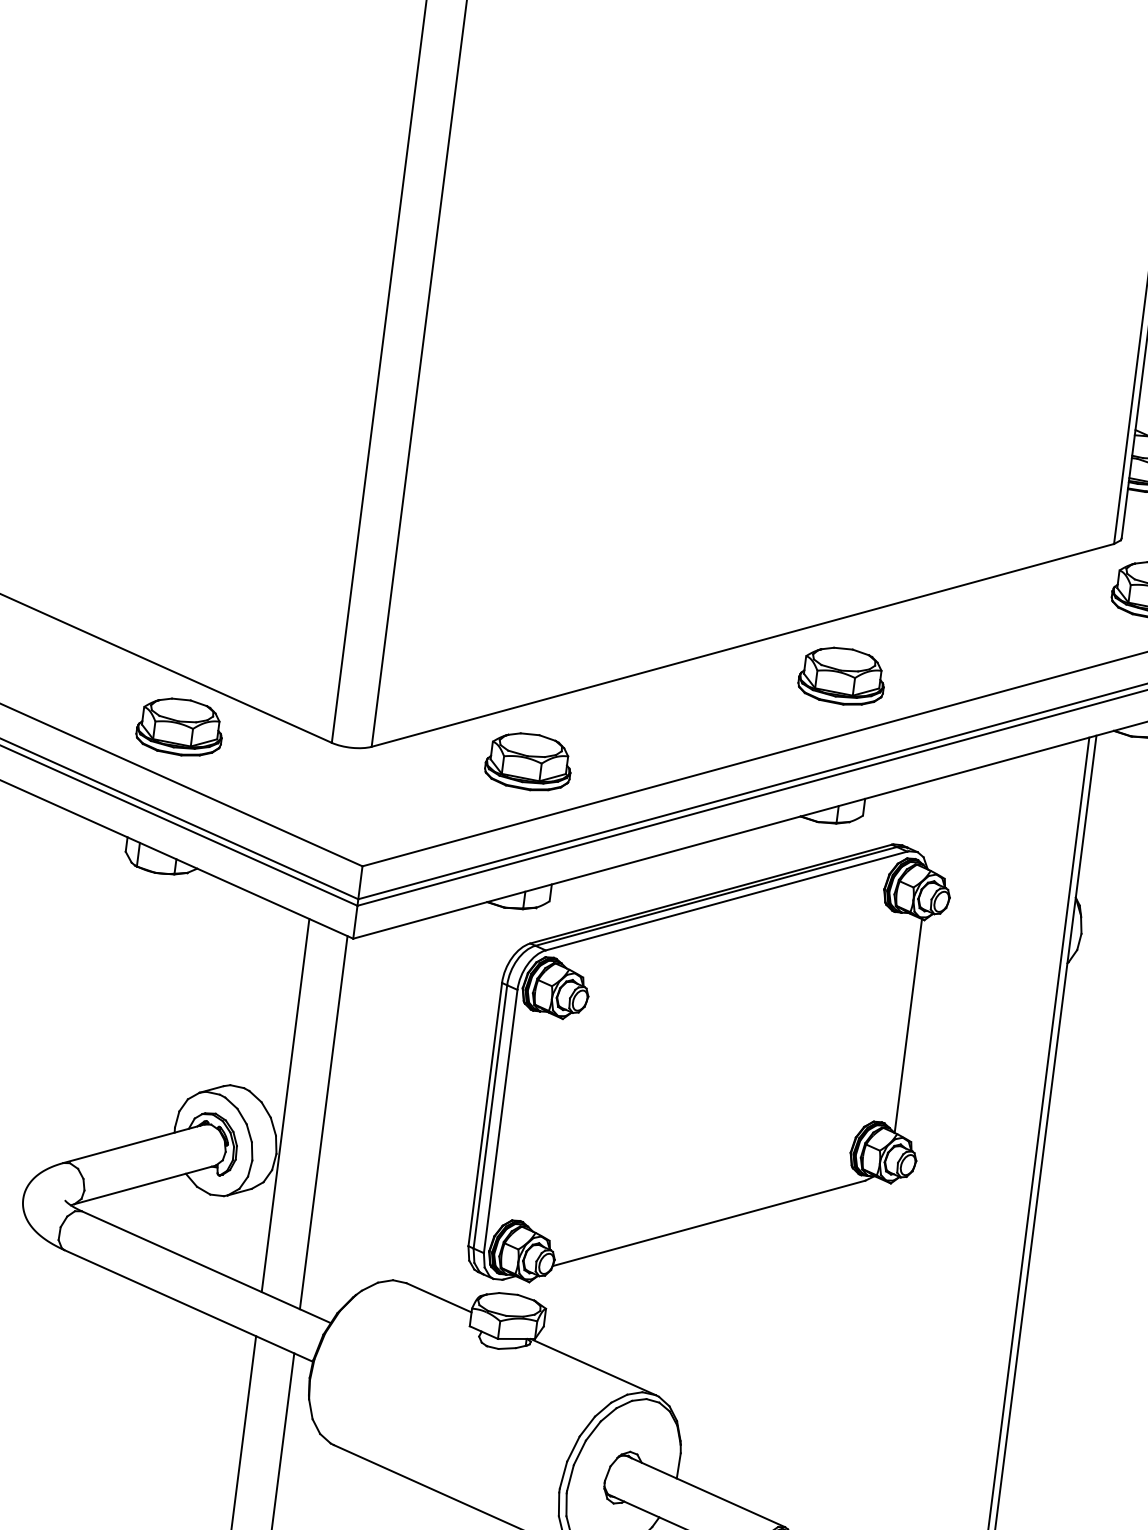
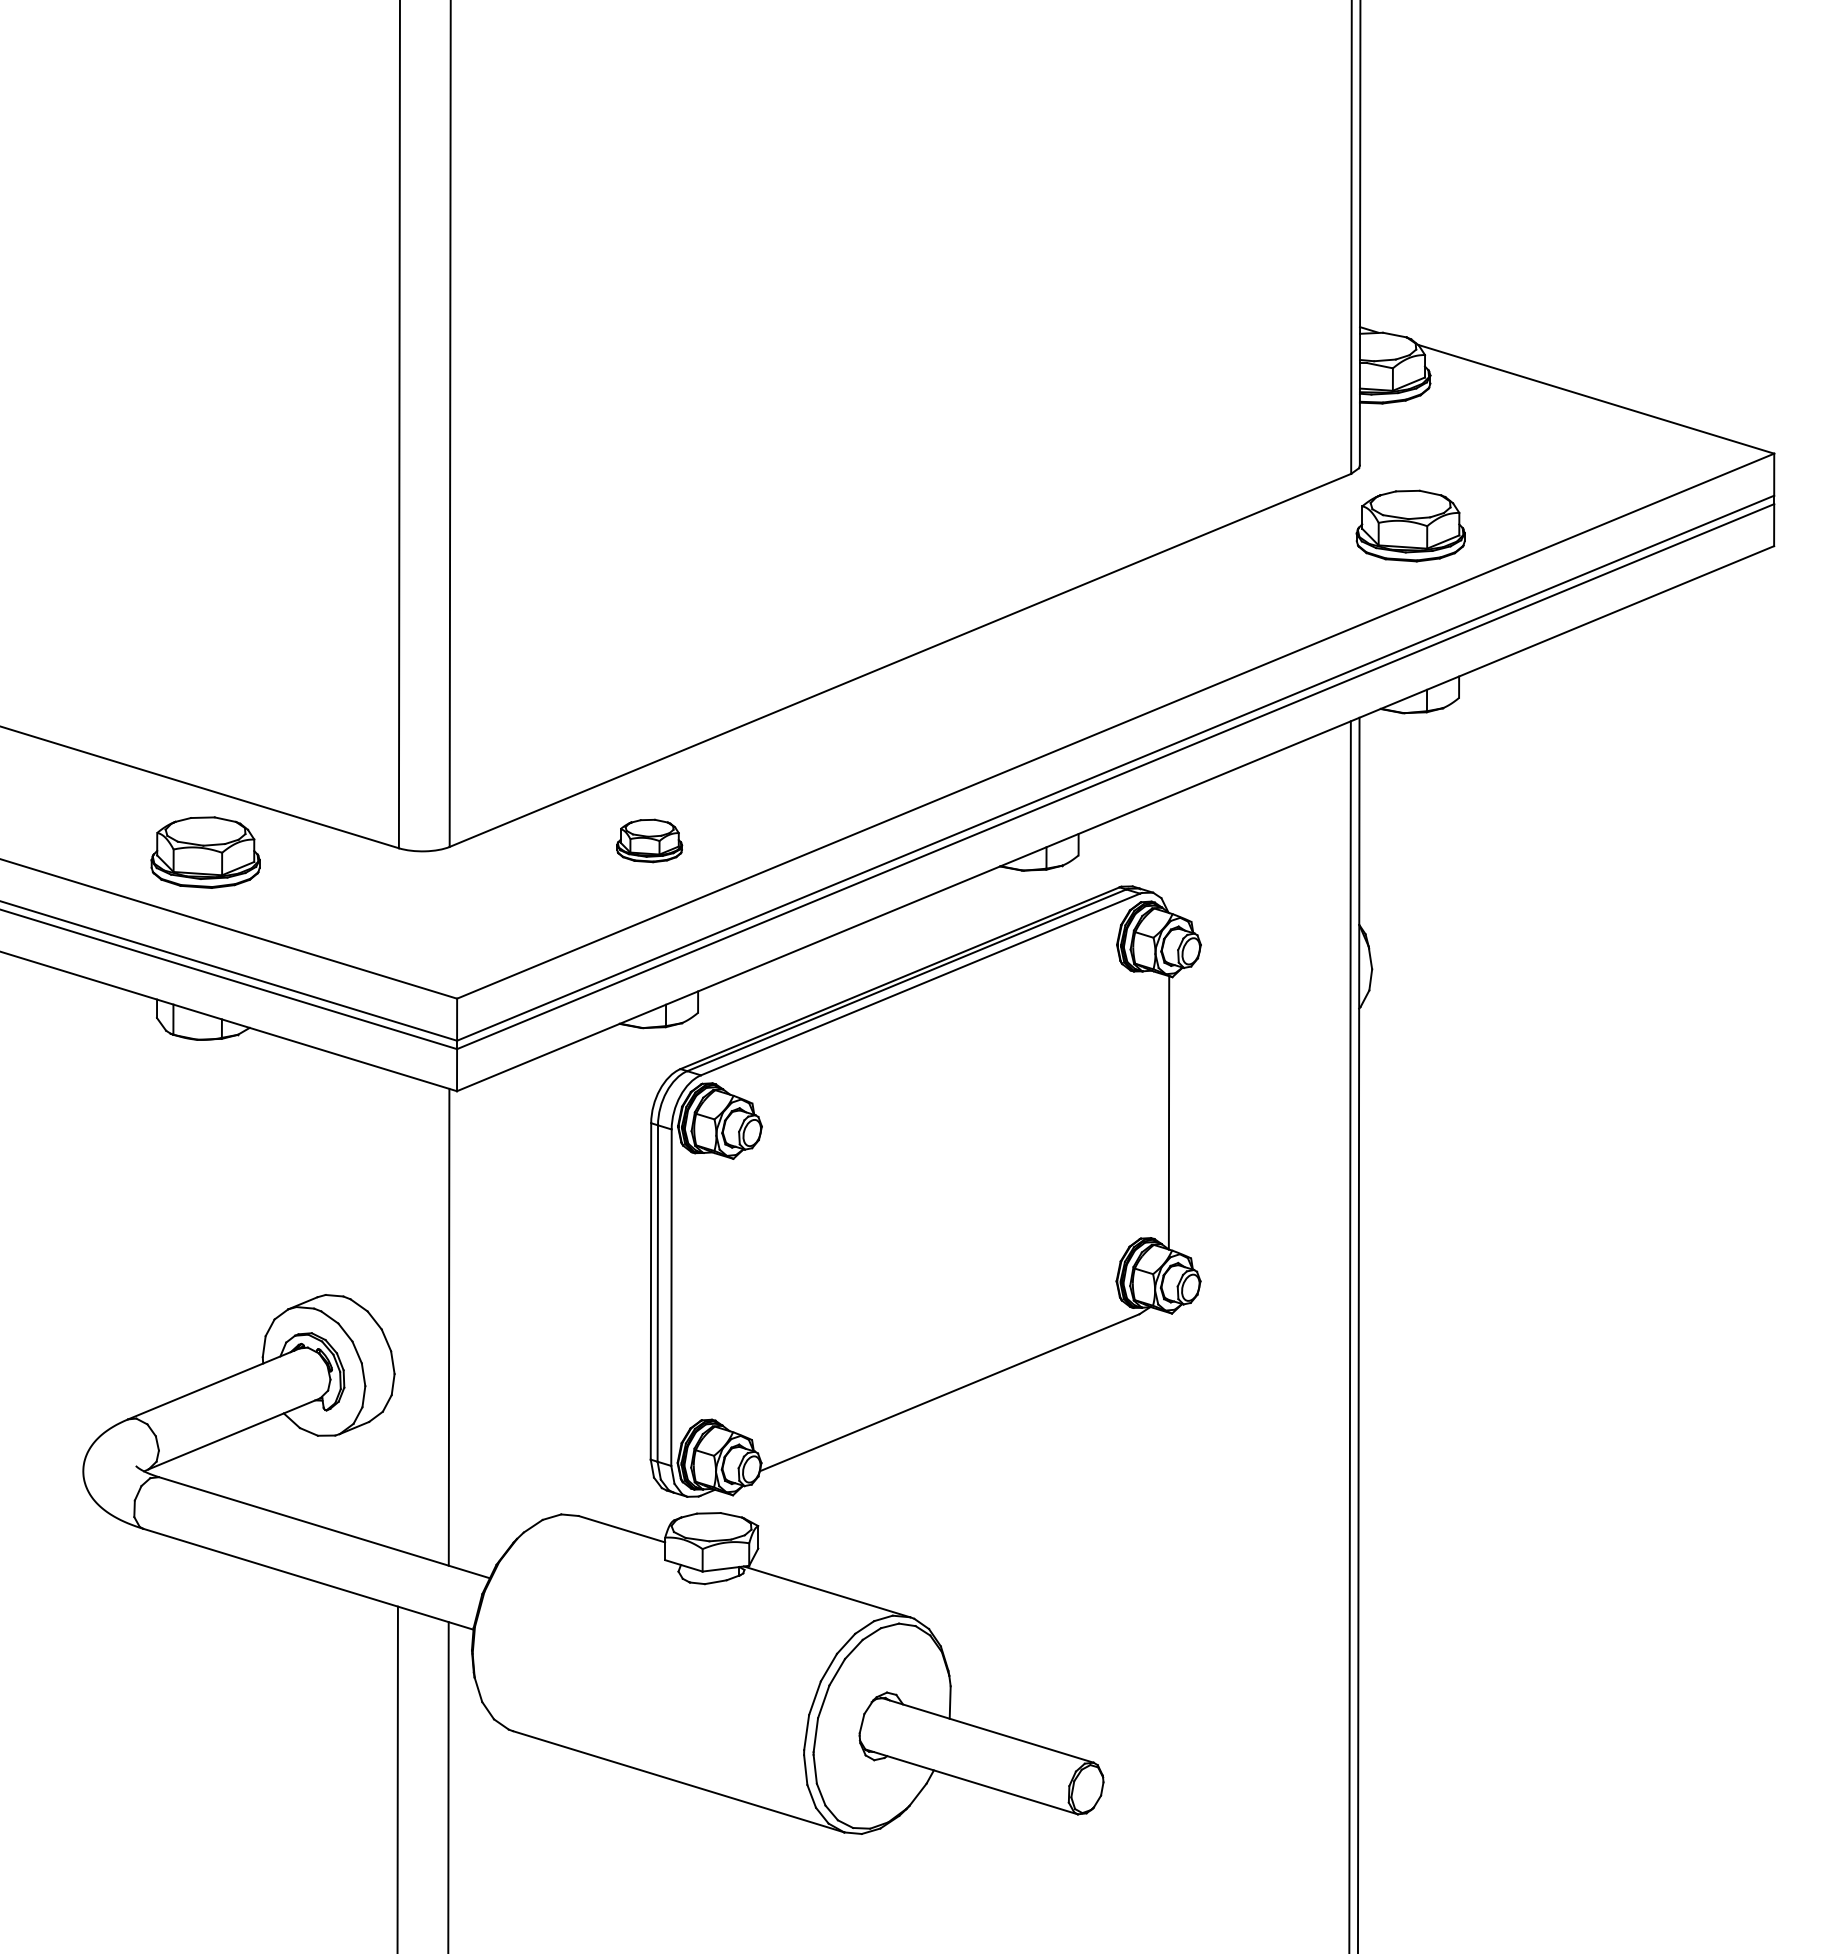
part: (842, 676) -> (1030, 683), removed
part: (528, 761) -> (649, 840), size x0.6
line: (285, 1105) -> (398, 1311), removed

